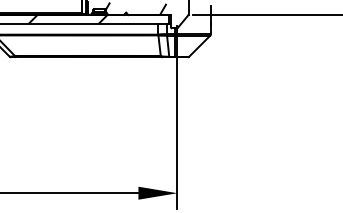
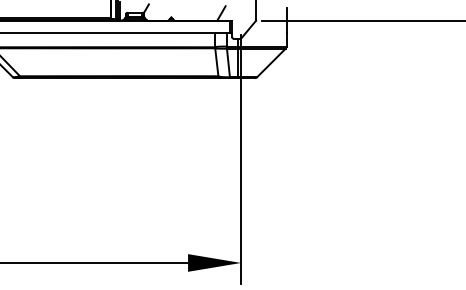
hatch: (99, 19) -> (134, 26), removed

